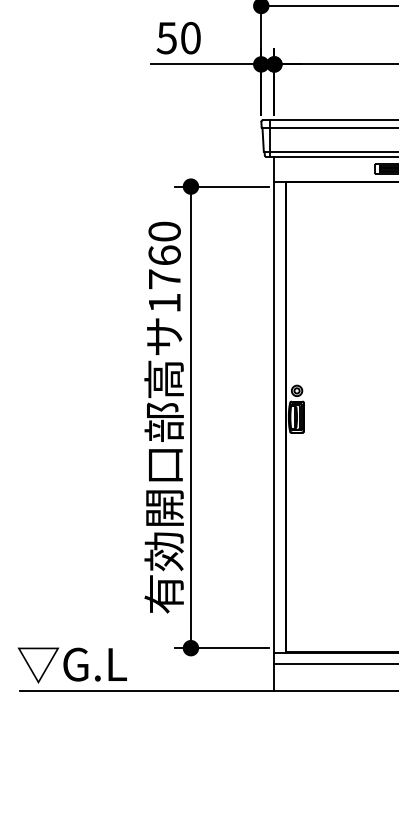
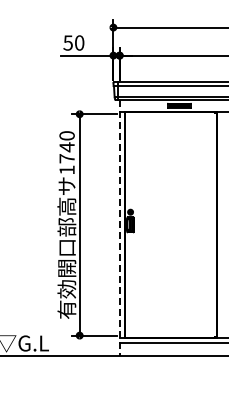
text: (163, 255) -> (66, 147), 1760 -> 1740
line: (273, 424) -> (119, 228), solid -> dashed

